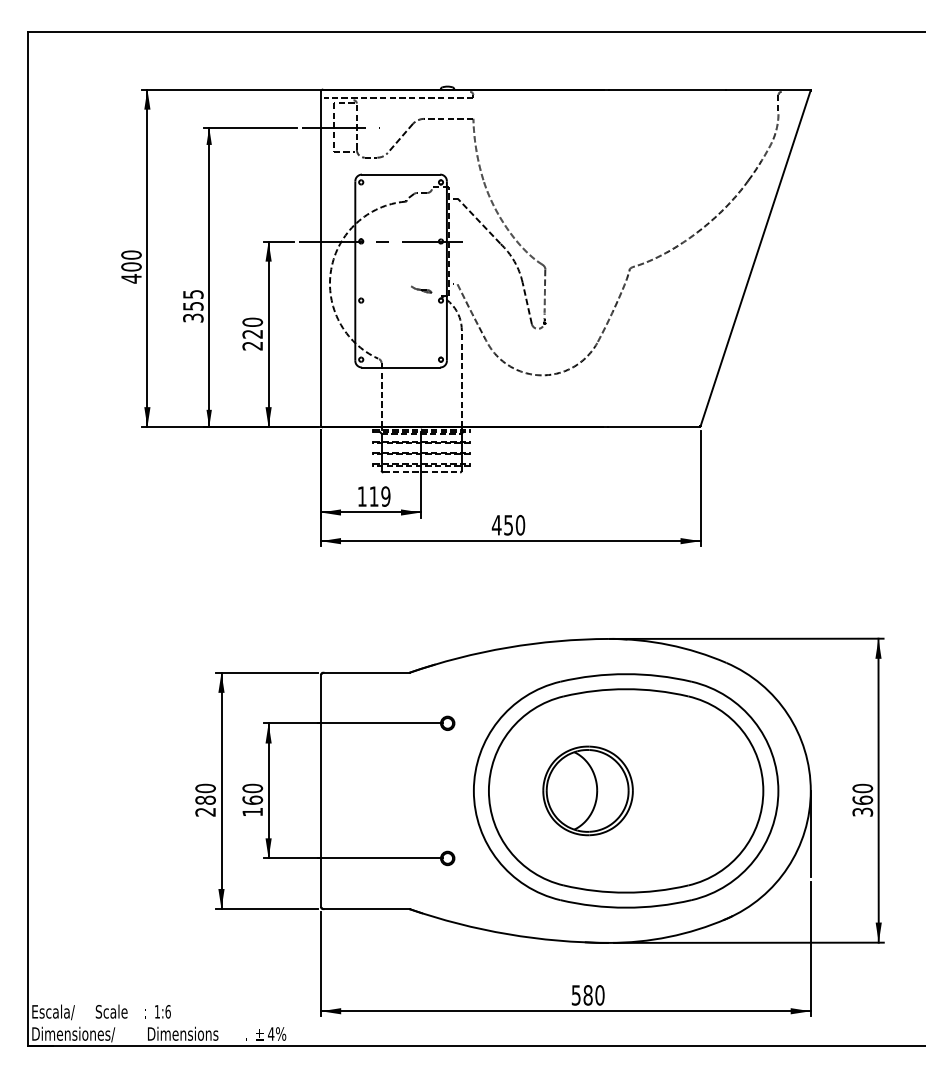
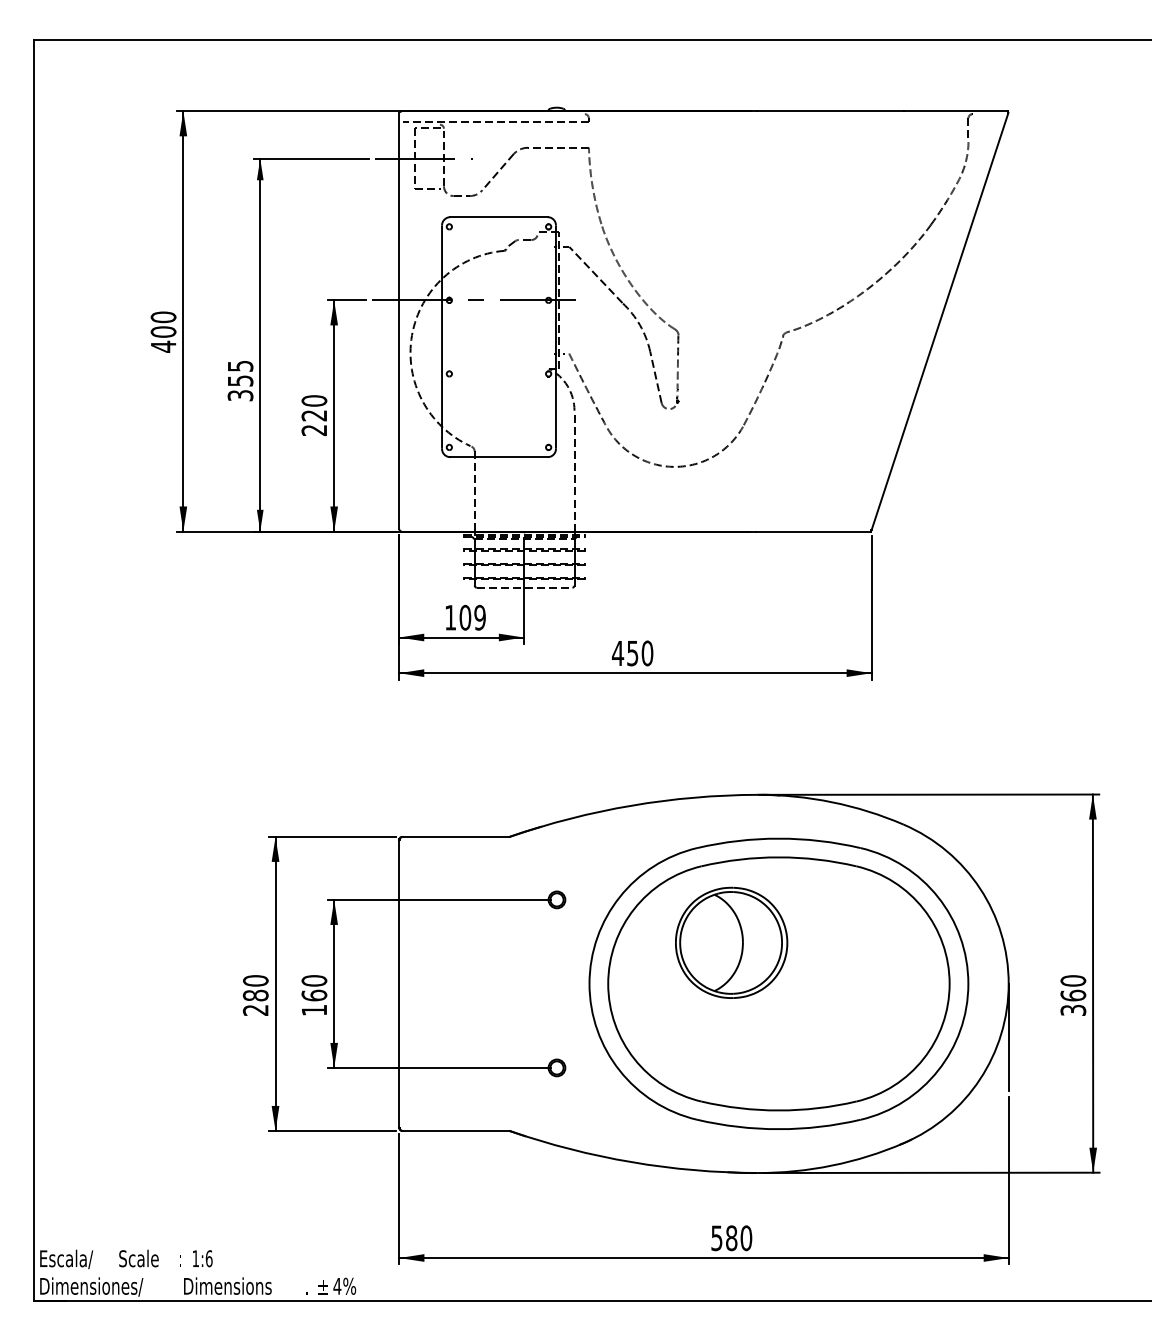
part: (421, 289) -> (524, 360), removed
text: (374, 496) -> (465, 617), 119 -> 109
part: (587, 790) -> (731, 942), moved

